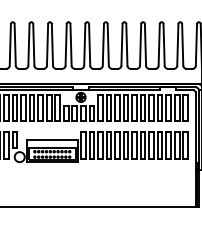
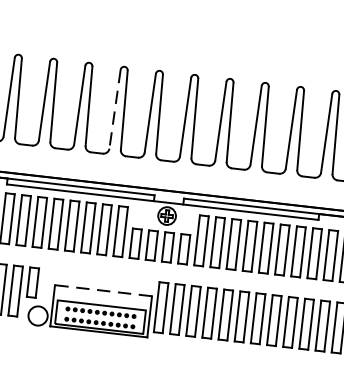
line: (47, 44) -> (115, 108), solid -> dashed
line: (52, 140) -> (103, 291), solid -> dashed

